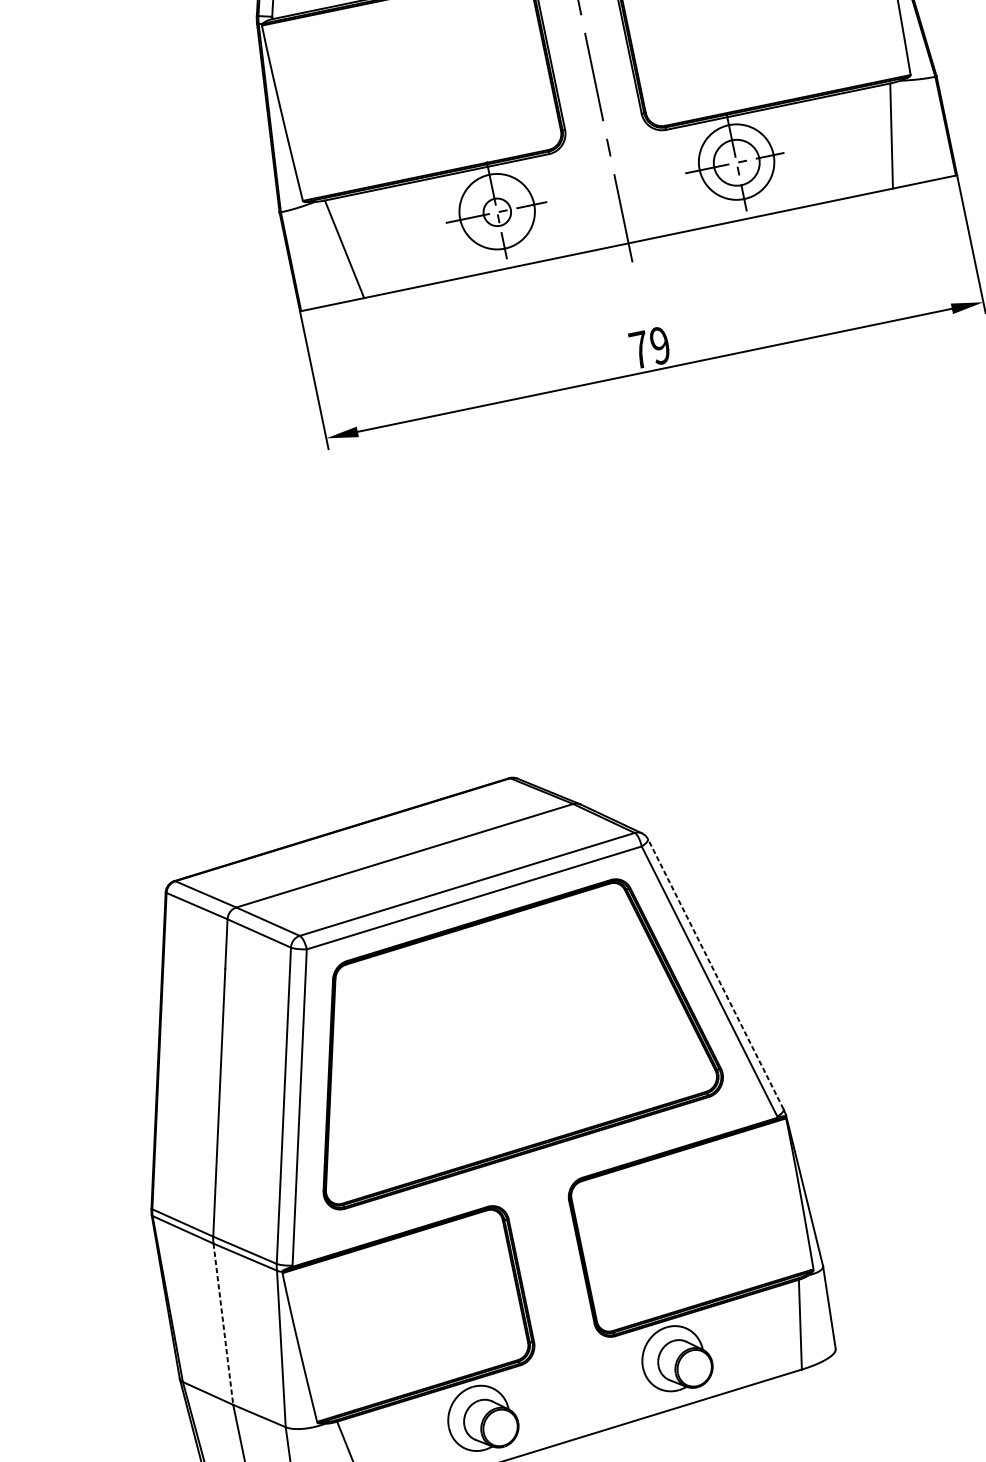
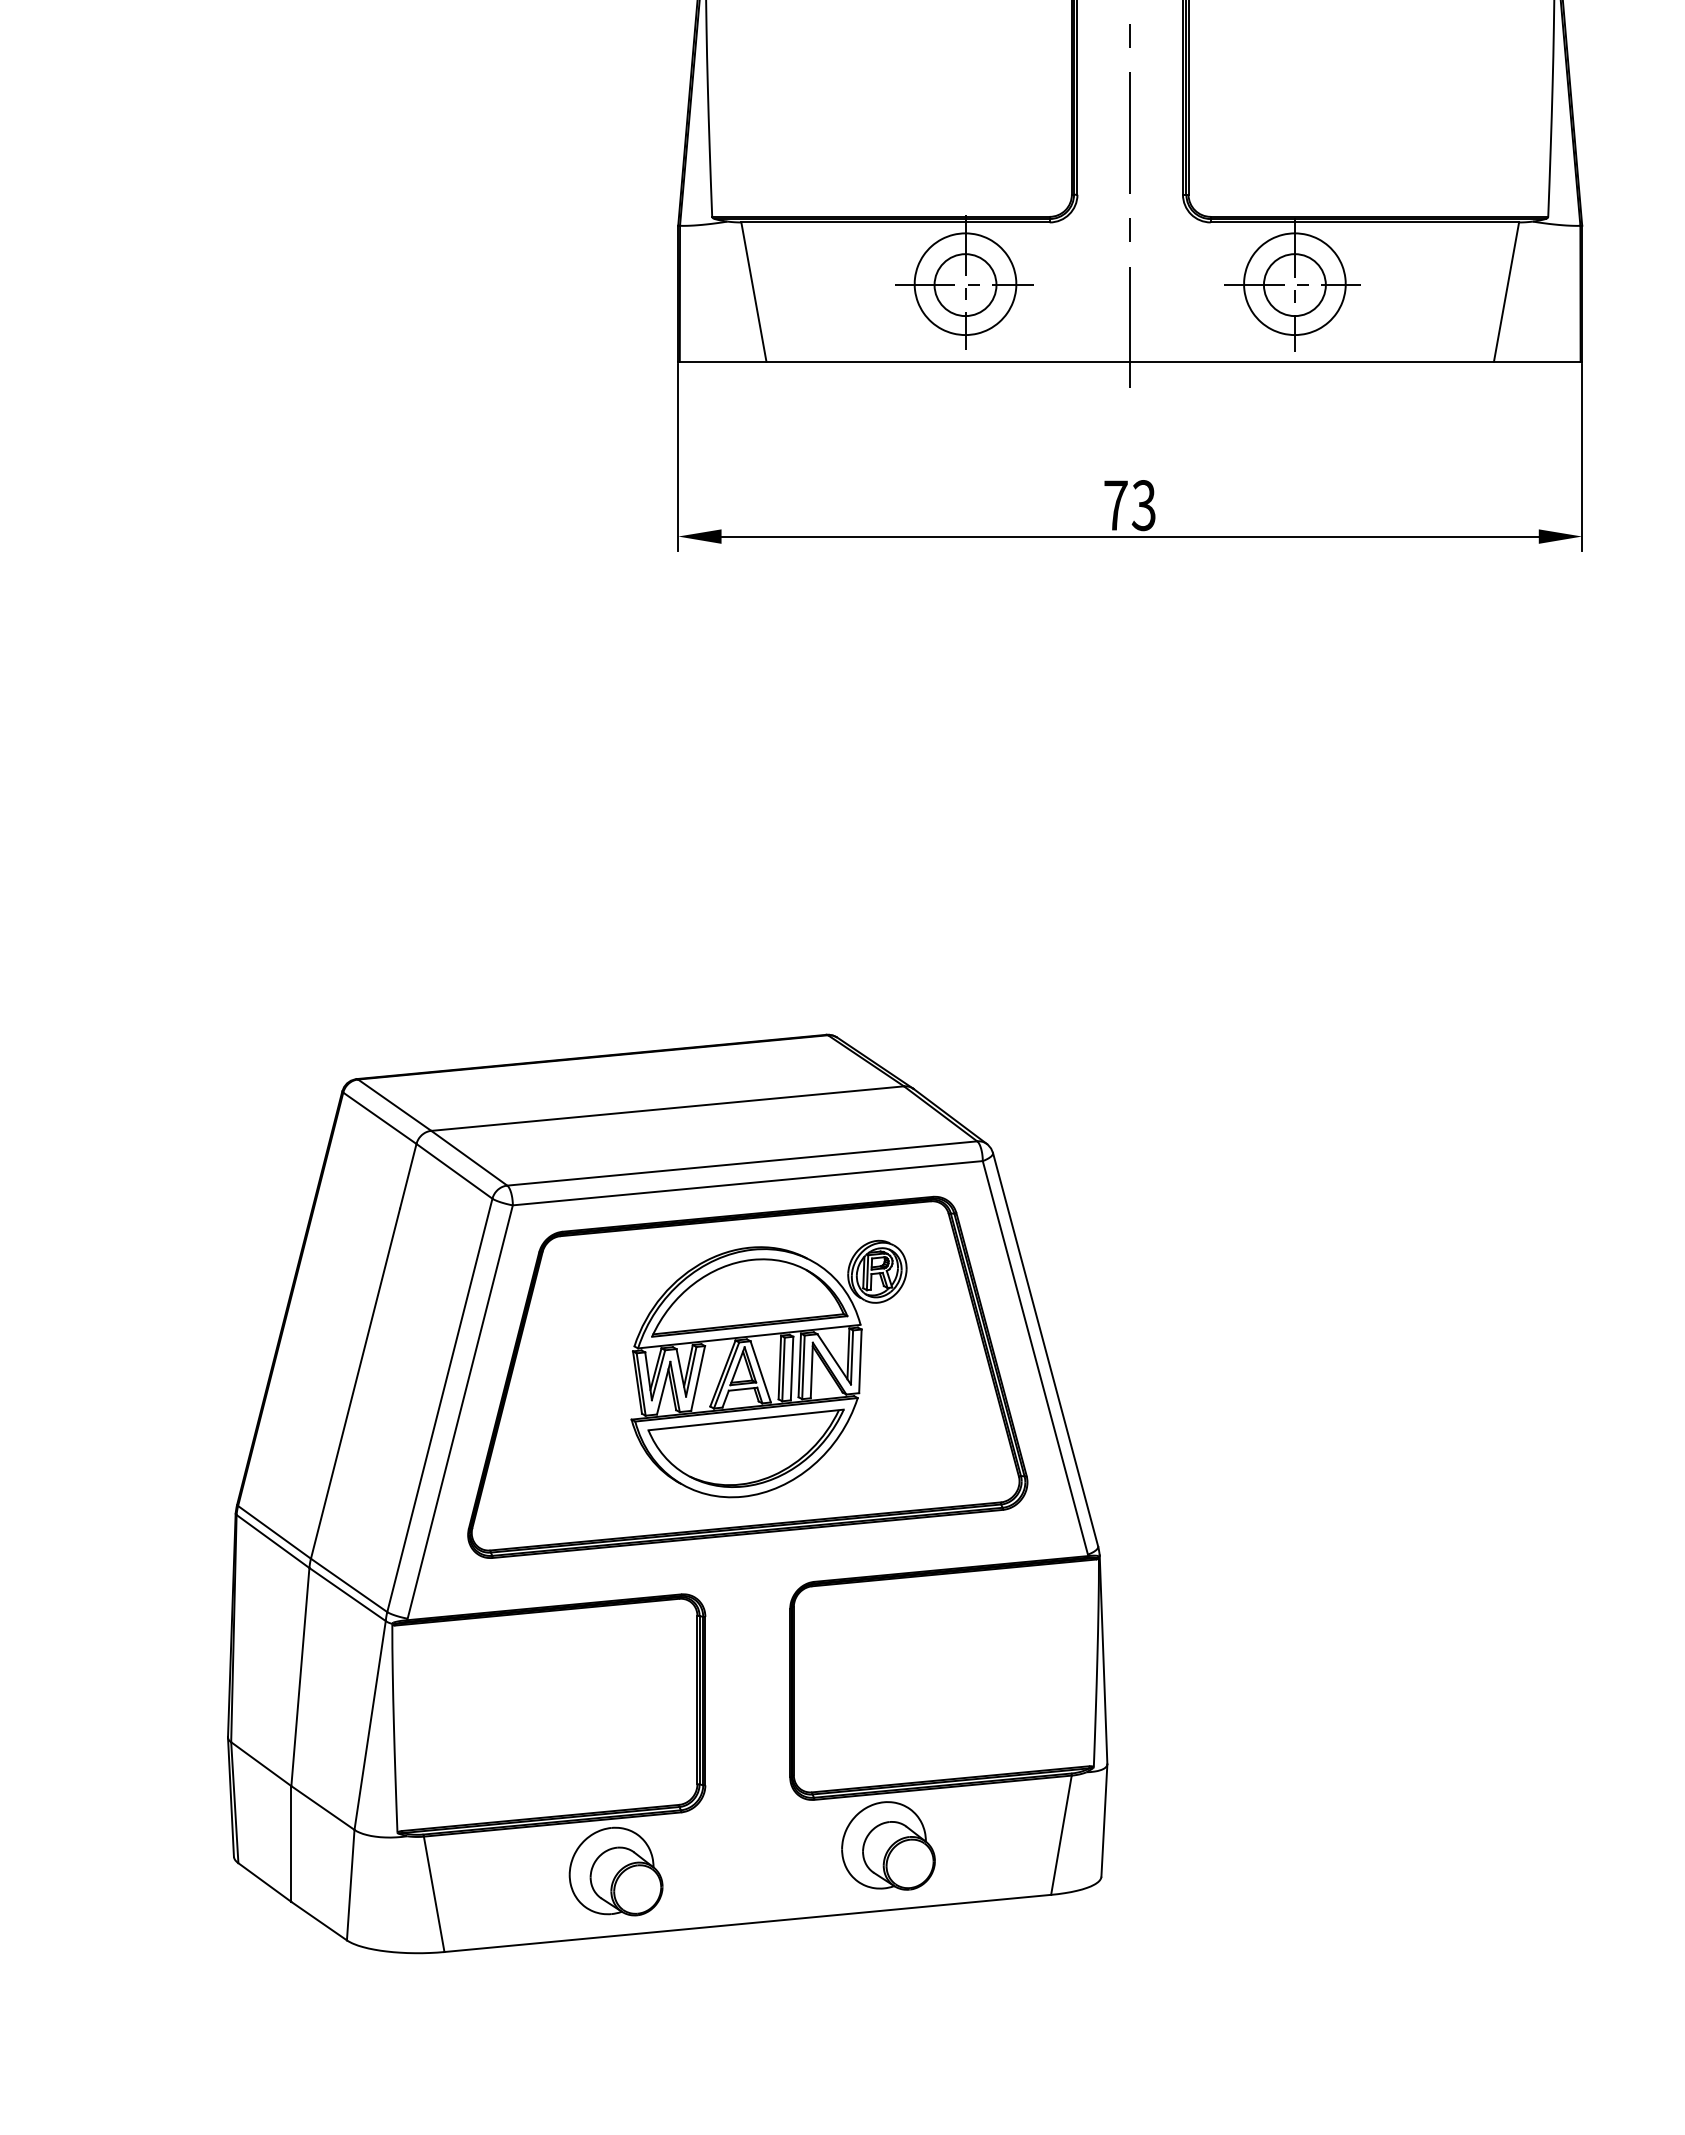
circle: (497, 212) -> (965, 285), size x1.67
text: (659, 345) -> (1143, 505), 79 -> 73
line: (715, 973) -> (1045, 1349), dashed -> solid
part: (517, 1029) -> (768, 1368), added
line: (223, 1324) -> (300, 1677), dashed -> solid

